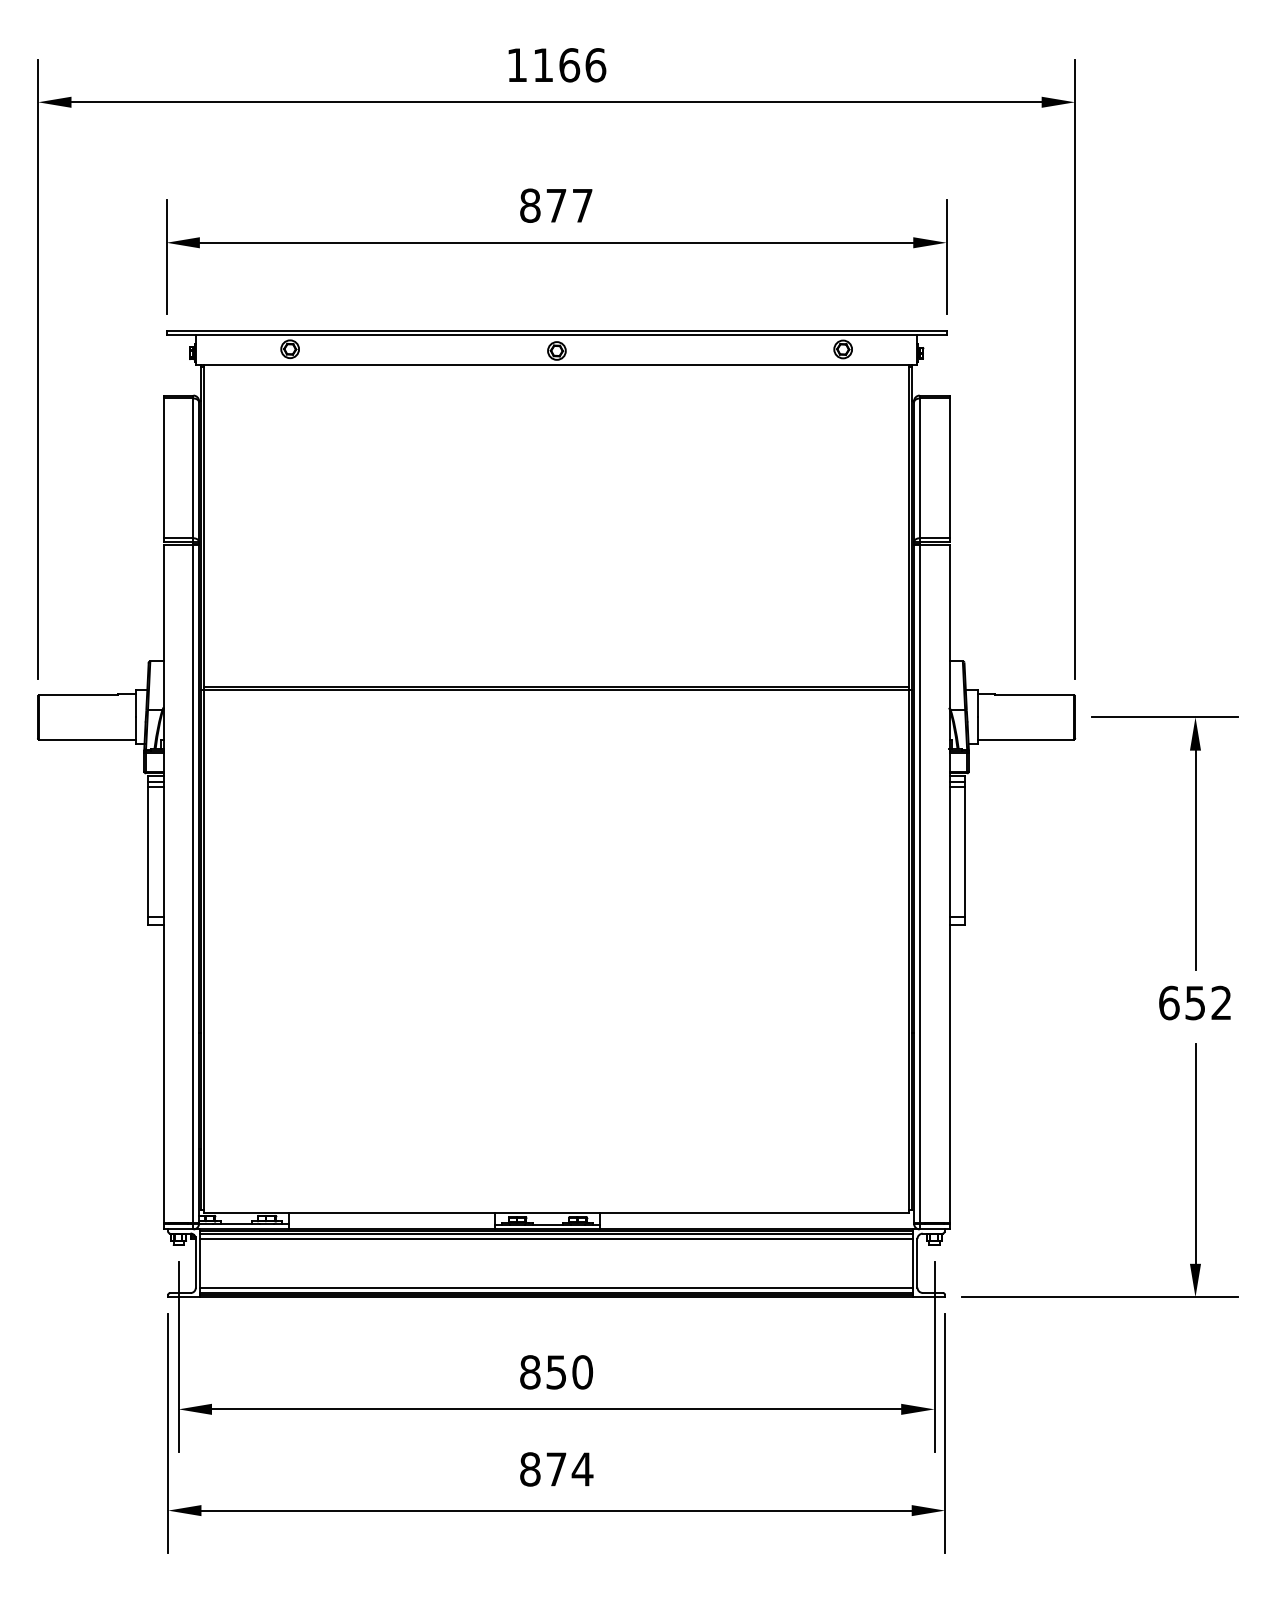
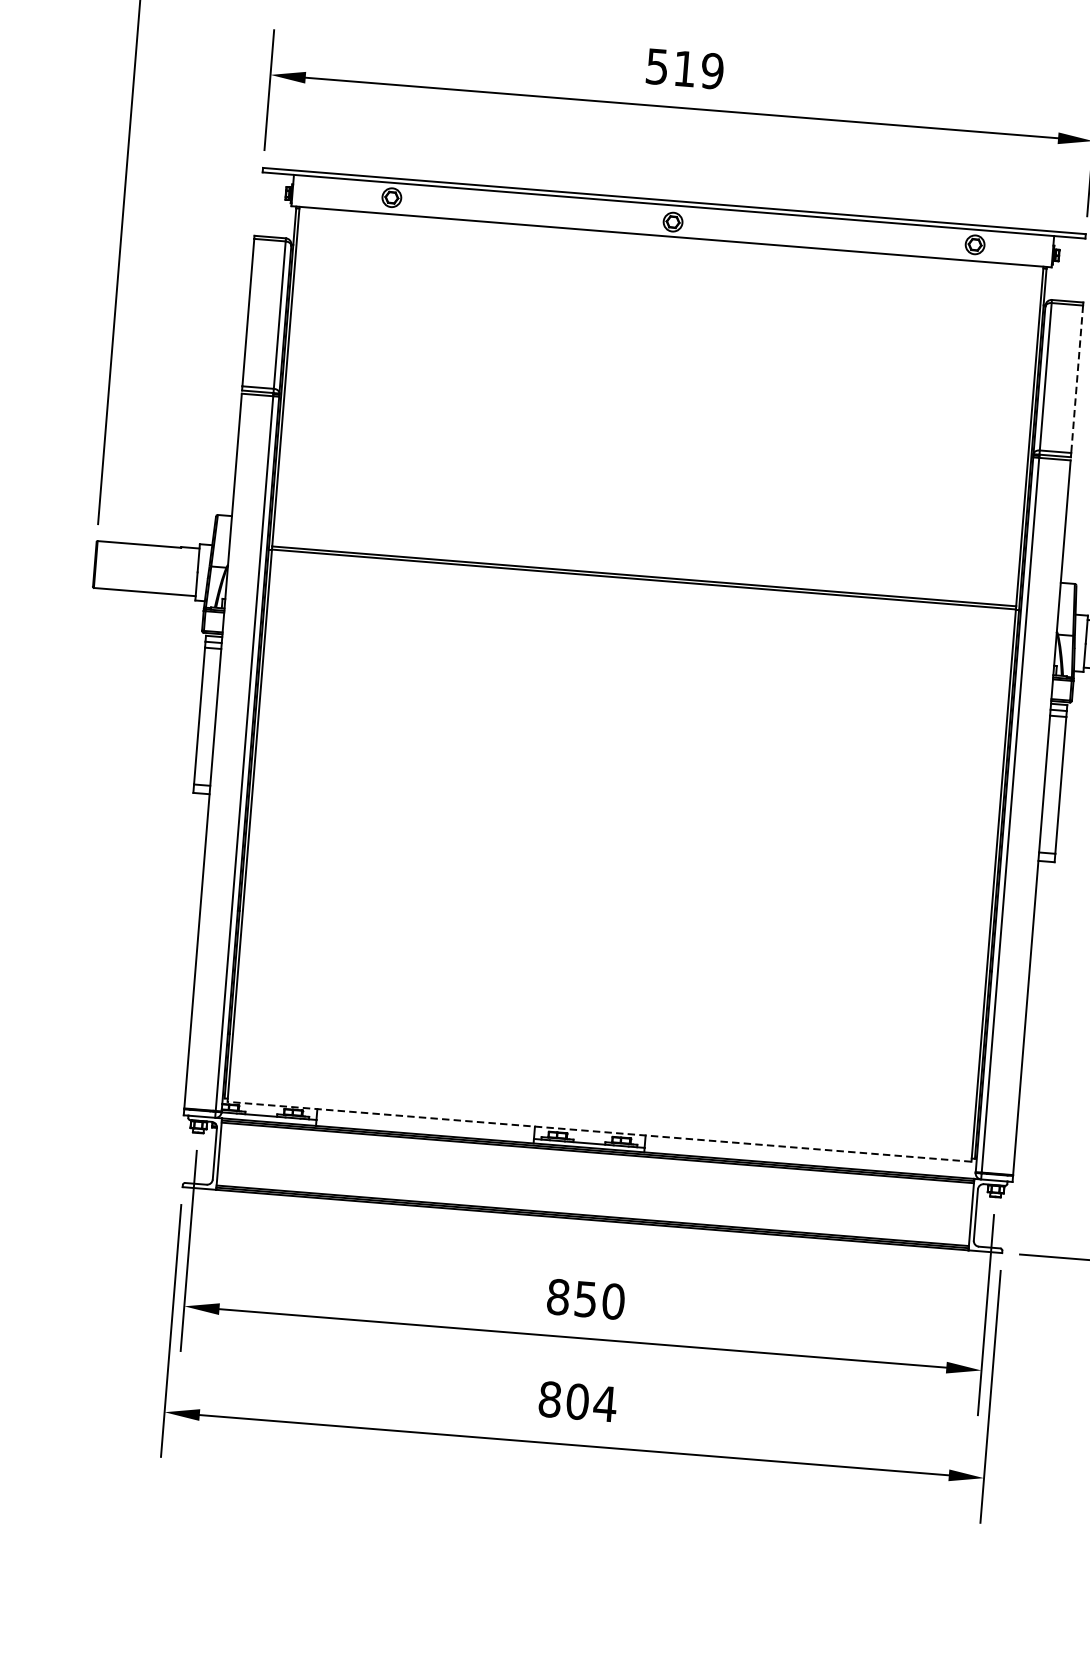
text: (556, 205) -> (684, 68), 877 -> 519
line: (949, 468) -> (1077, 379), solid -> dashed
line: (556, 1213) -> (599, 1131), solid -> dashed
line: (556, 1238) -> (597, 1158), removed
line: (556, 1287) -> (593, 1209), removed
text: (556, 1469) -> (577, 1401), 874 -> 804

